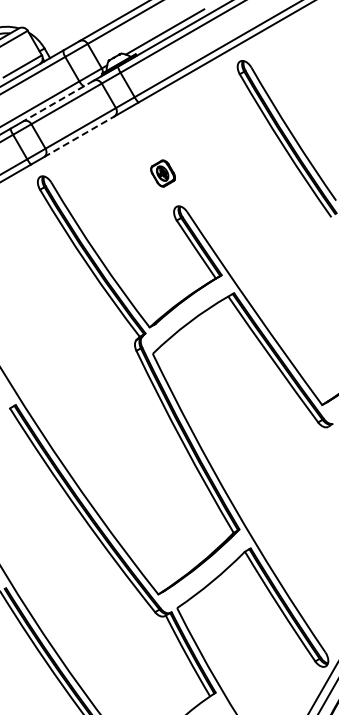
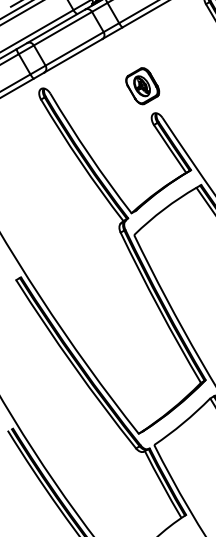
line: (58, 101) -> (56, 26), dashed -> solid
line: (79, 136) -> (73, 55), dashed -> solid
part: (162, 173) -> (142, 86), size x1.67

